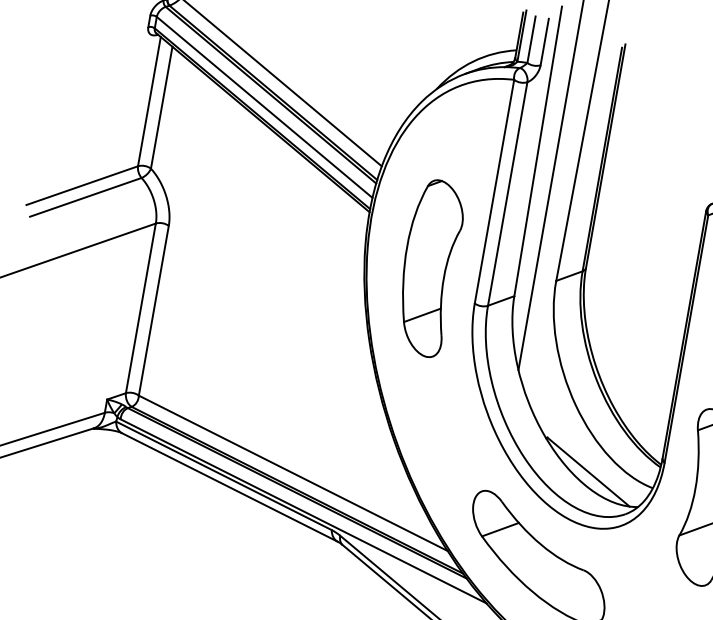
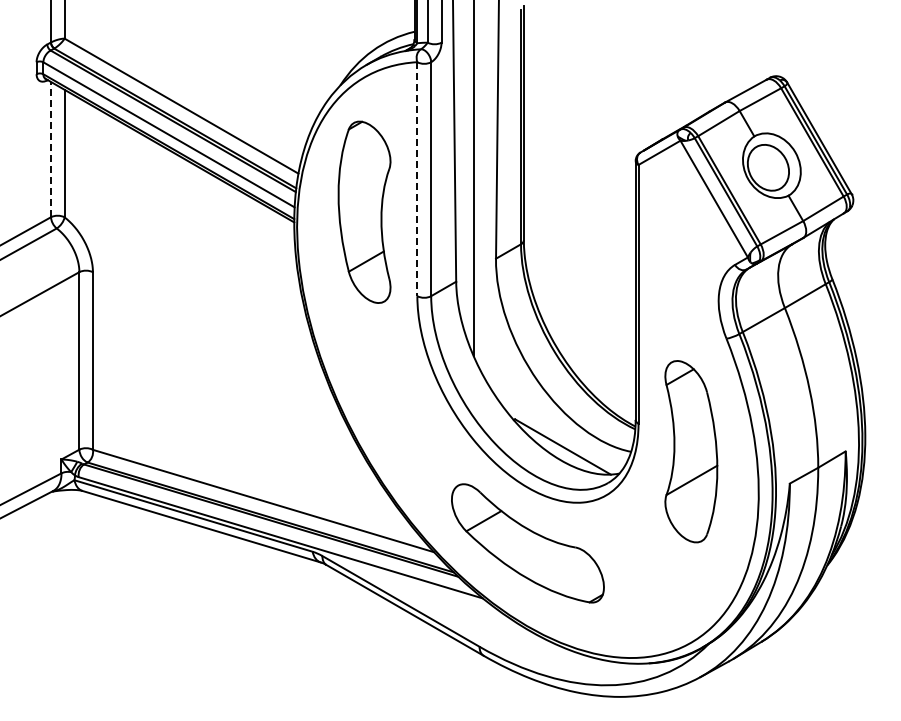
line: (149, 101) -> (51, 149), solid -> dashed
line: (494, 191) -> (417, 179), solid -> dashed
part: (429, 267) -> (364, 211), moved

